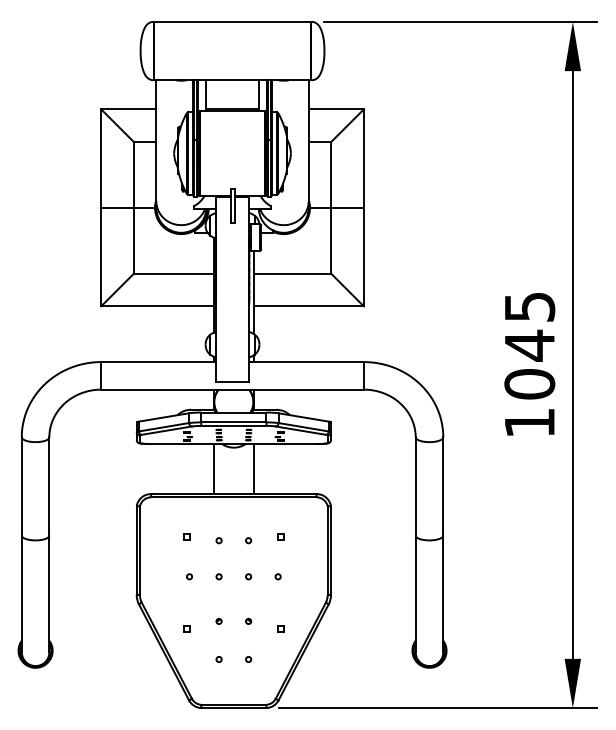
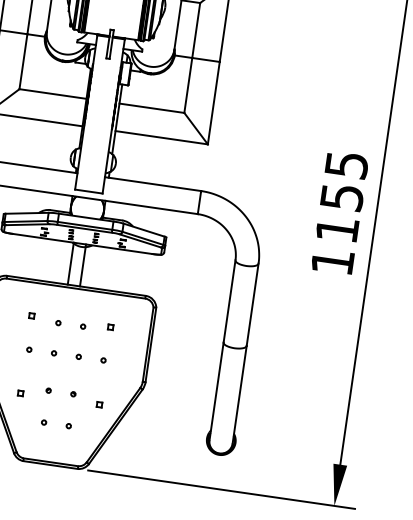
text: (529, 364) -> (339, 213), 1045 -> 1155
line: (214, 469) -> (83, 265), moved
line: (253, 469) -> (70, 264), moved

